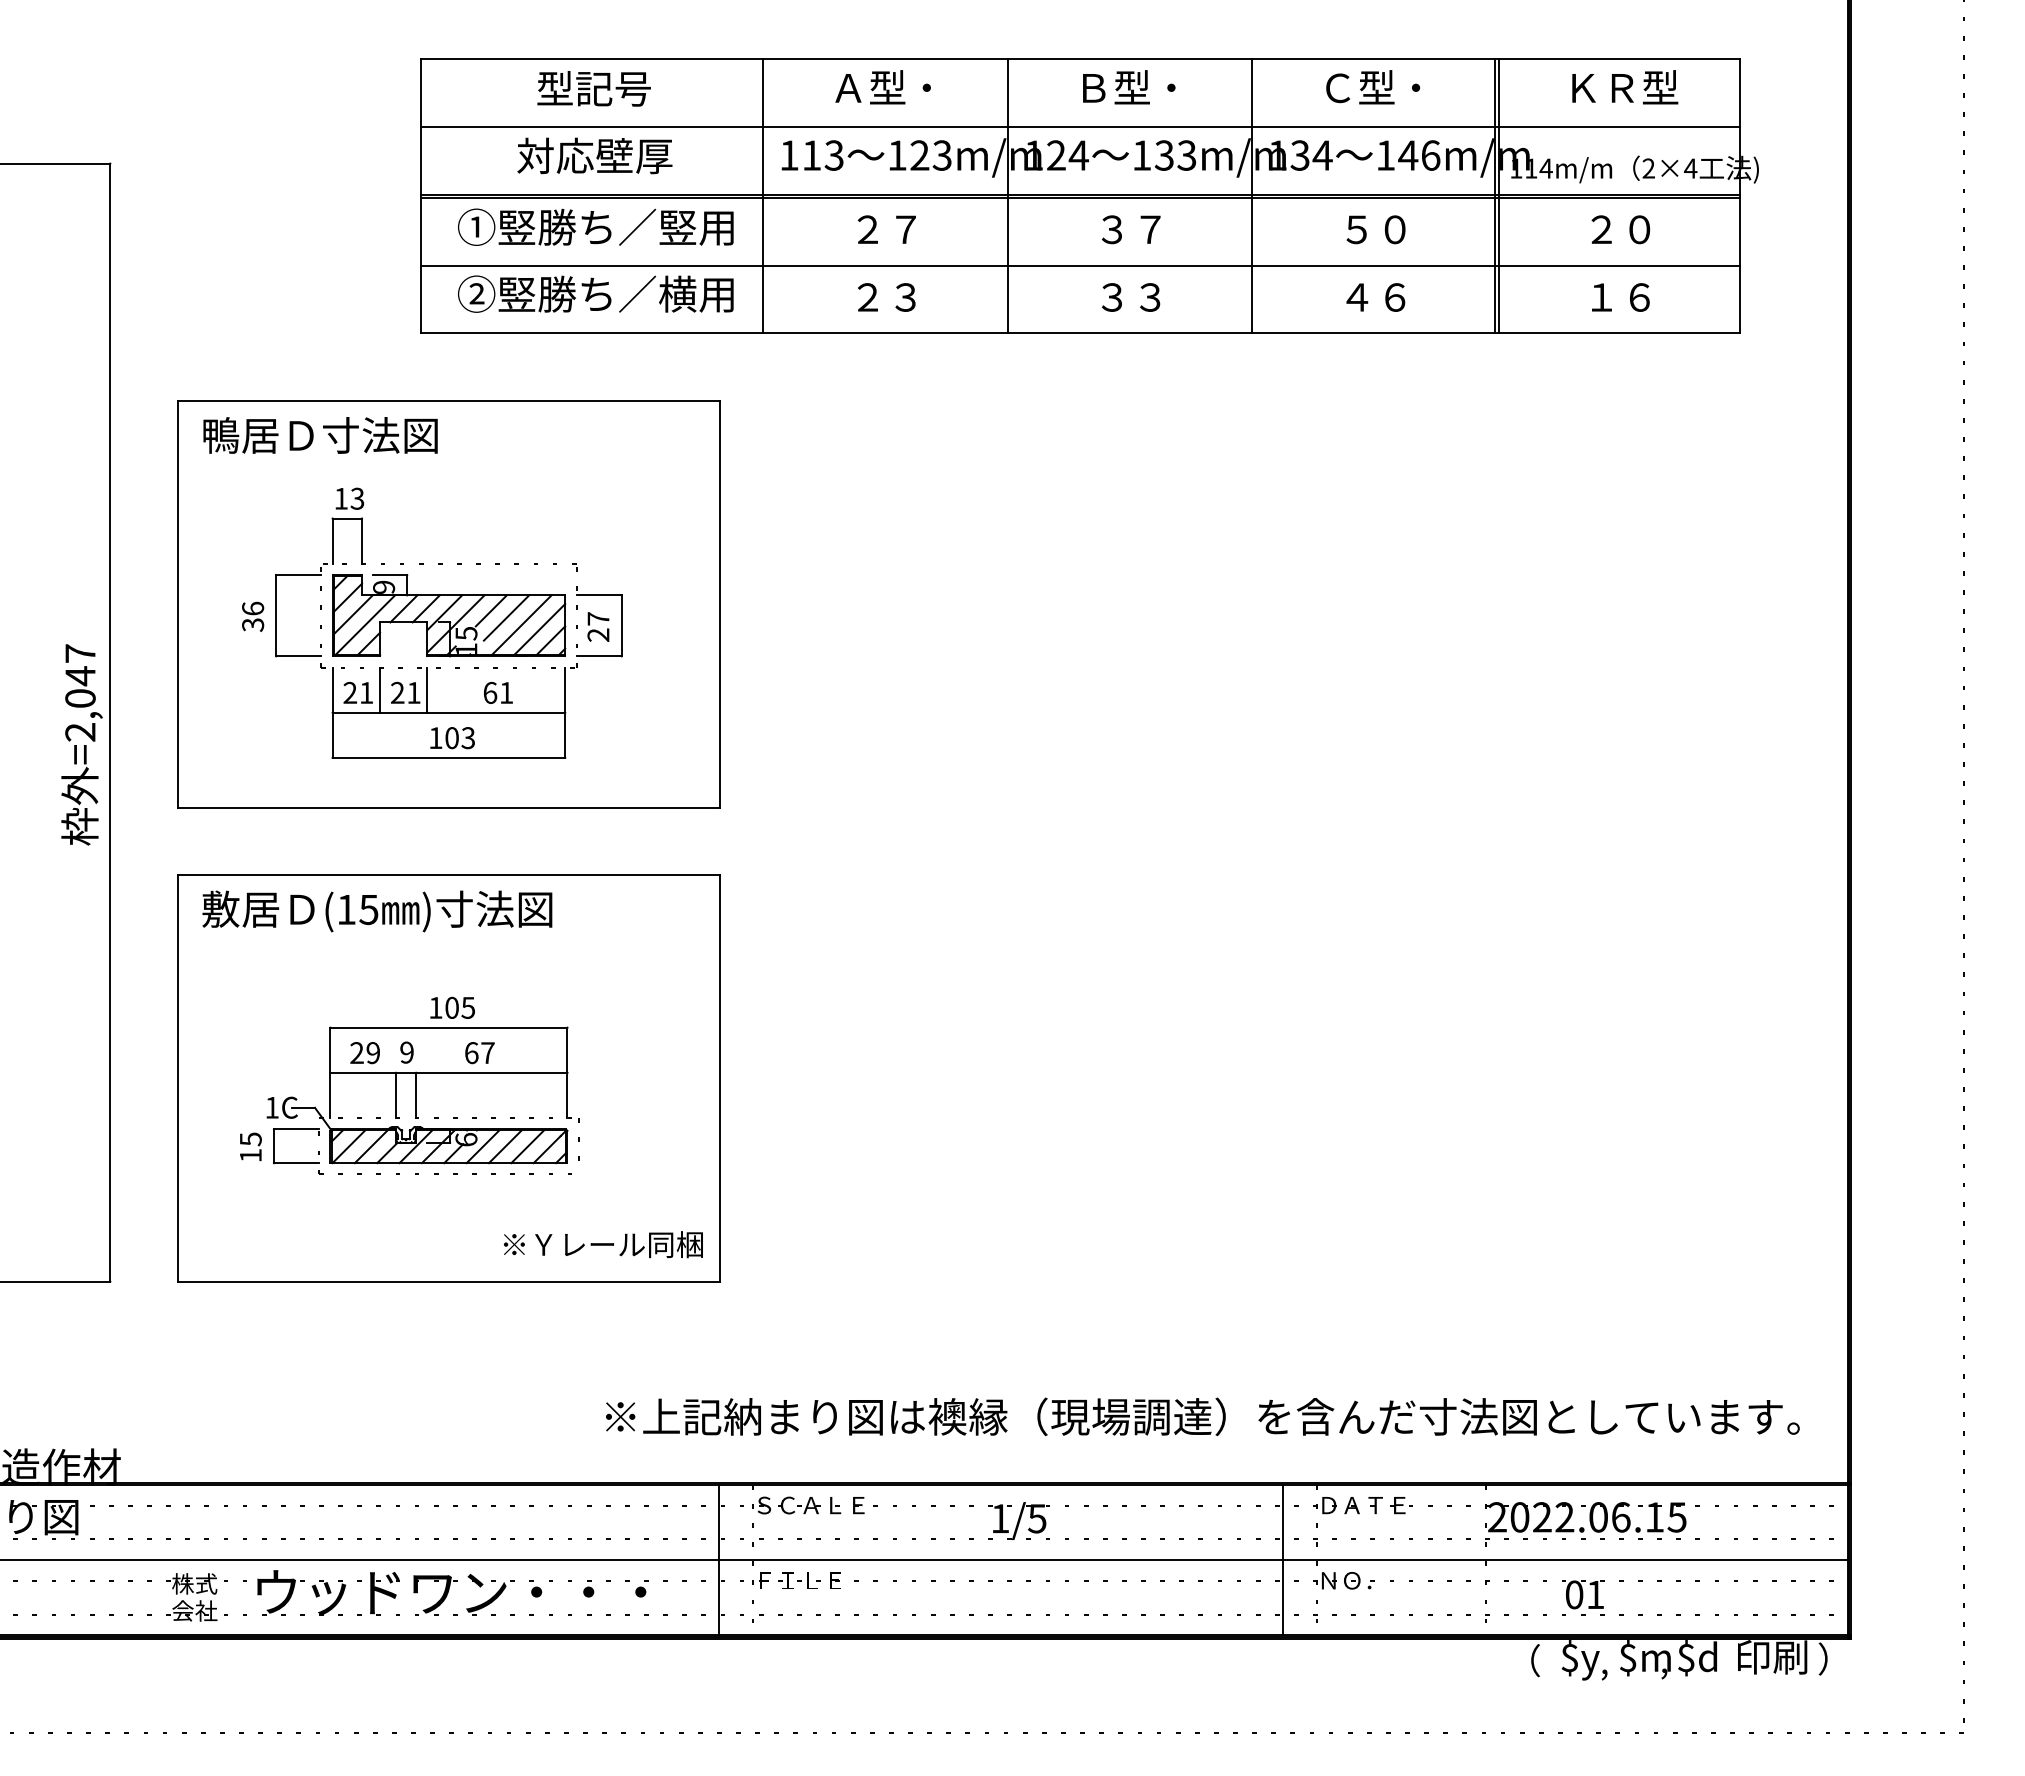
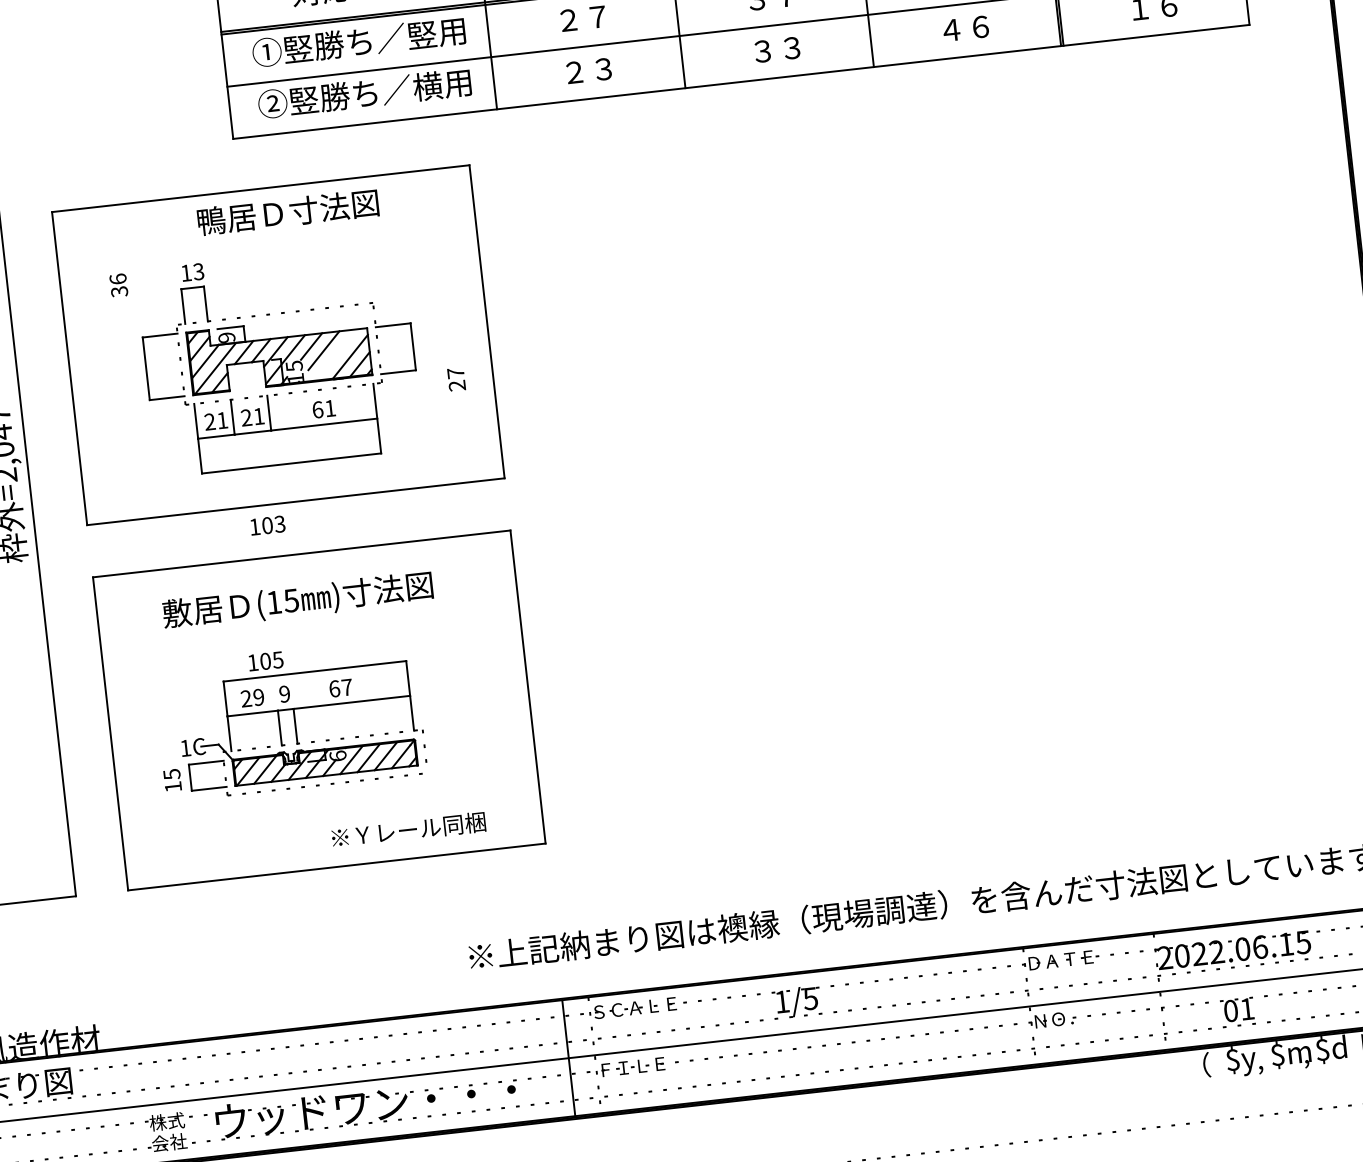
text: (320, 435) -> (288, 212), moved
text: (253, 616) -> (119, 285), moved
line: (521, 625) -> (336, 355), removed
text: (598, 626) -> (456, 379), moved
text: (452, 738) -> (267, 525), moved
text: (377, 911) -> (298, 601), moved
text: (452, 1007) -> (265, 661), moved
text: (603, 1244) -> (408, 829), moved
line: (1283, 1559) -> (1003, 1008), removed

